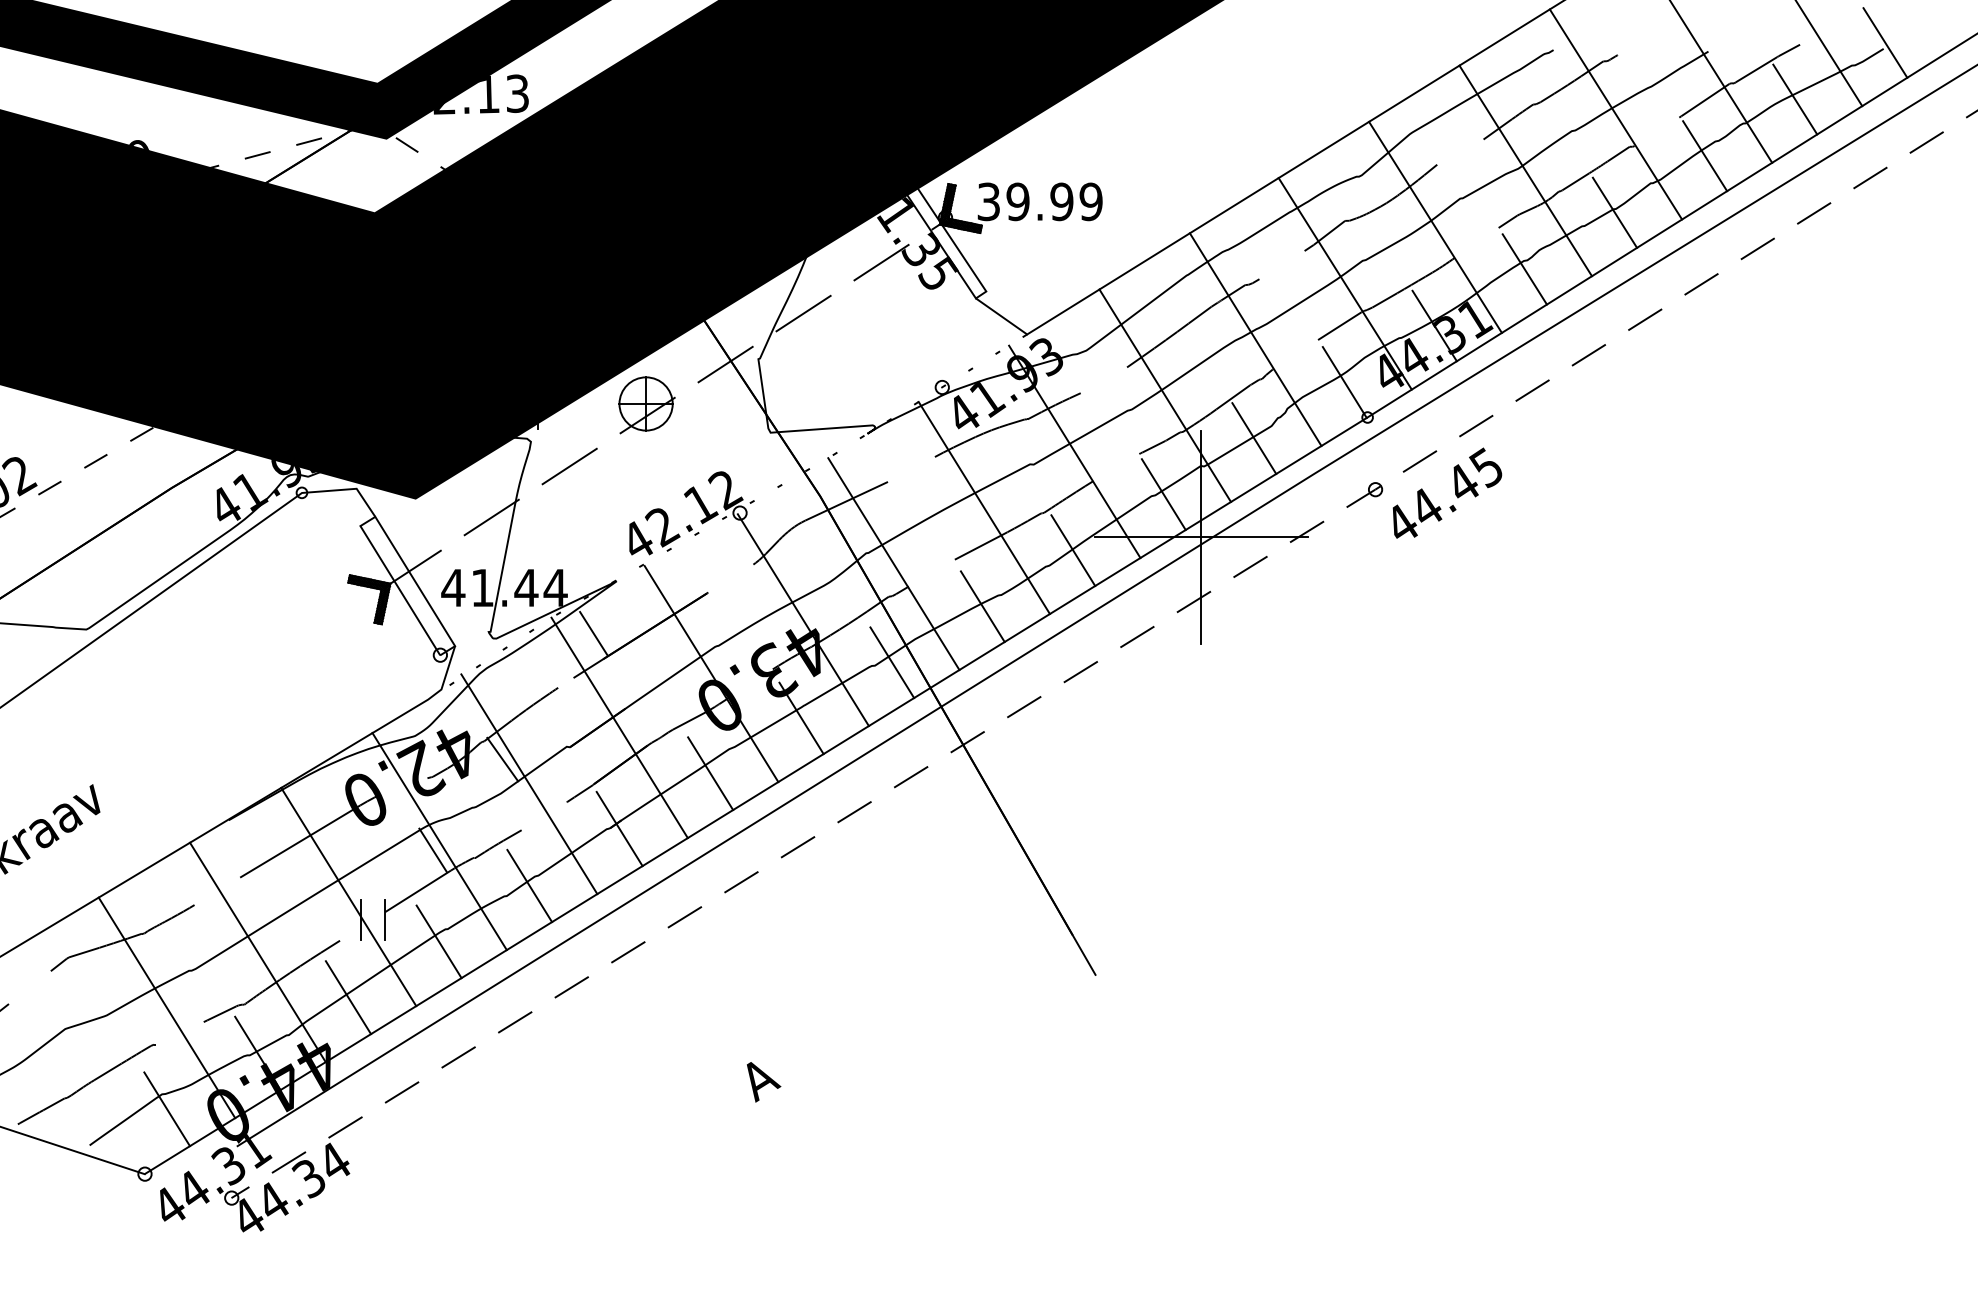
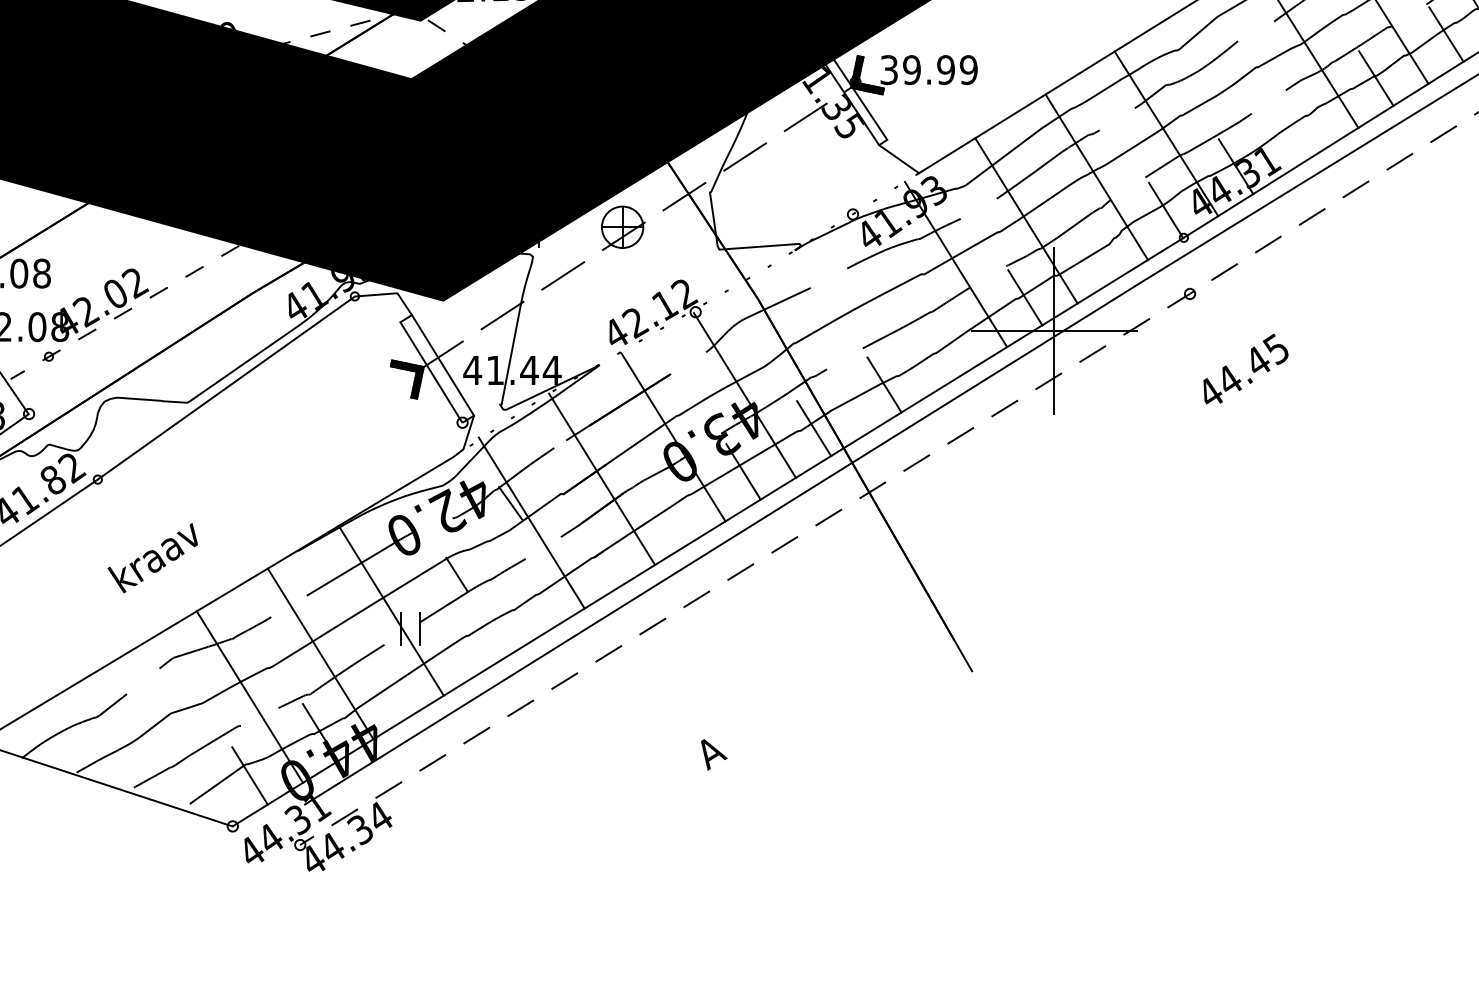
line: (1435, 226) -> (1236, 89), removed
line: (1524, 269) -> (1305, 122), removed
line: (1254, 438) -> (1095, 254), removed
text: (1447, 492) -> (1246, 368), moved
line: (983, 507) -> (885, 307), removed
line: (1073, 550) -> (955, 341), removed
line: (893, 564) -> (815, 352), removed
line: (593, 633) -> (581, 405), removed
line: (710, 773) -> (672, 514), removed
line: (619, 828) -> (601, 557), removed
line: (439, 841) -> (461, 567), removed
line: (529, 885) -> (531, 601), removed
line: (438, 941) -> (461, 645), removed
line: (348, 997) -> (391, 689), removed

